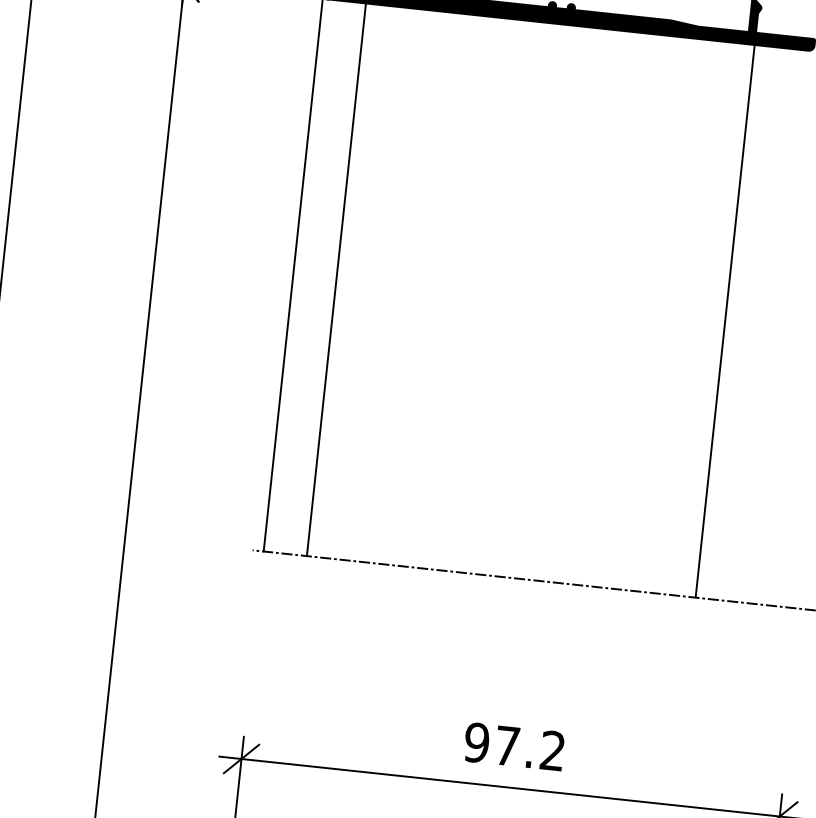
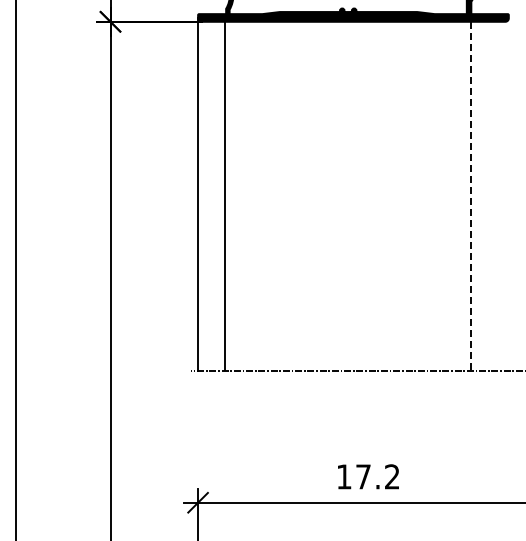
line: (725, 321) -> (471, 196), solid -> dashed
text: (475, 742) -> (343, 476), 97.2 -> 17.2

